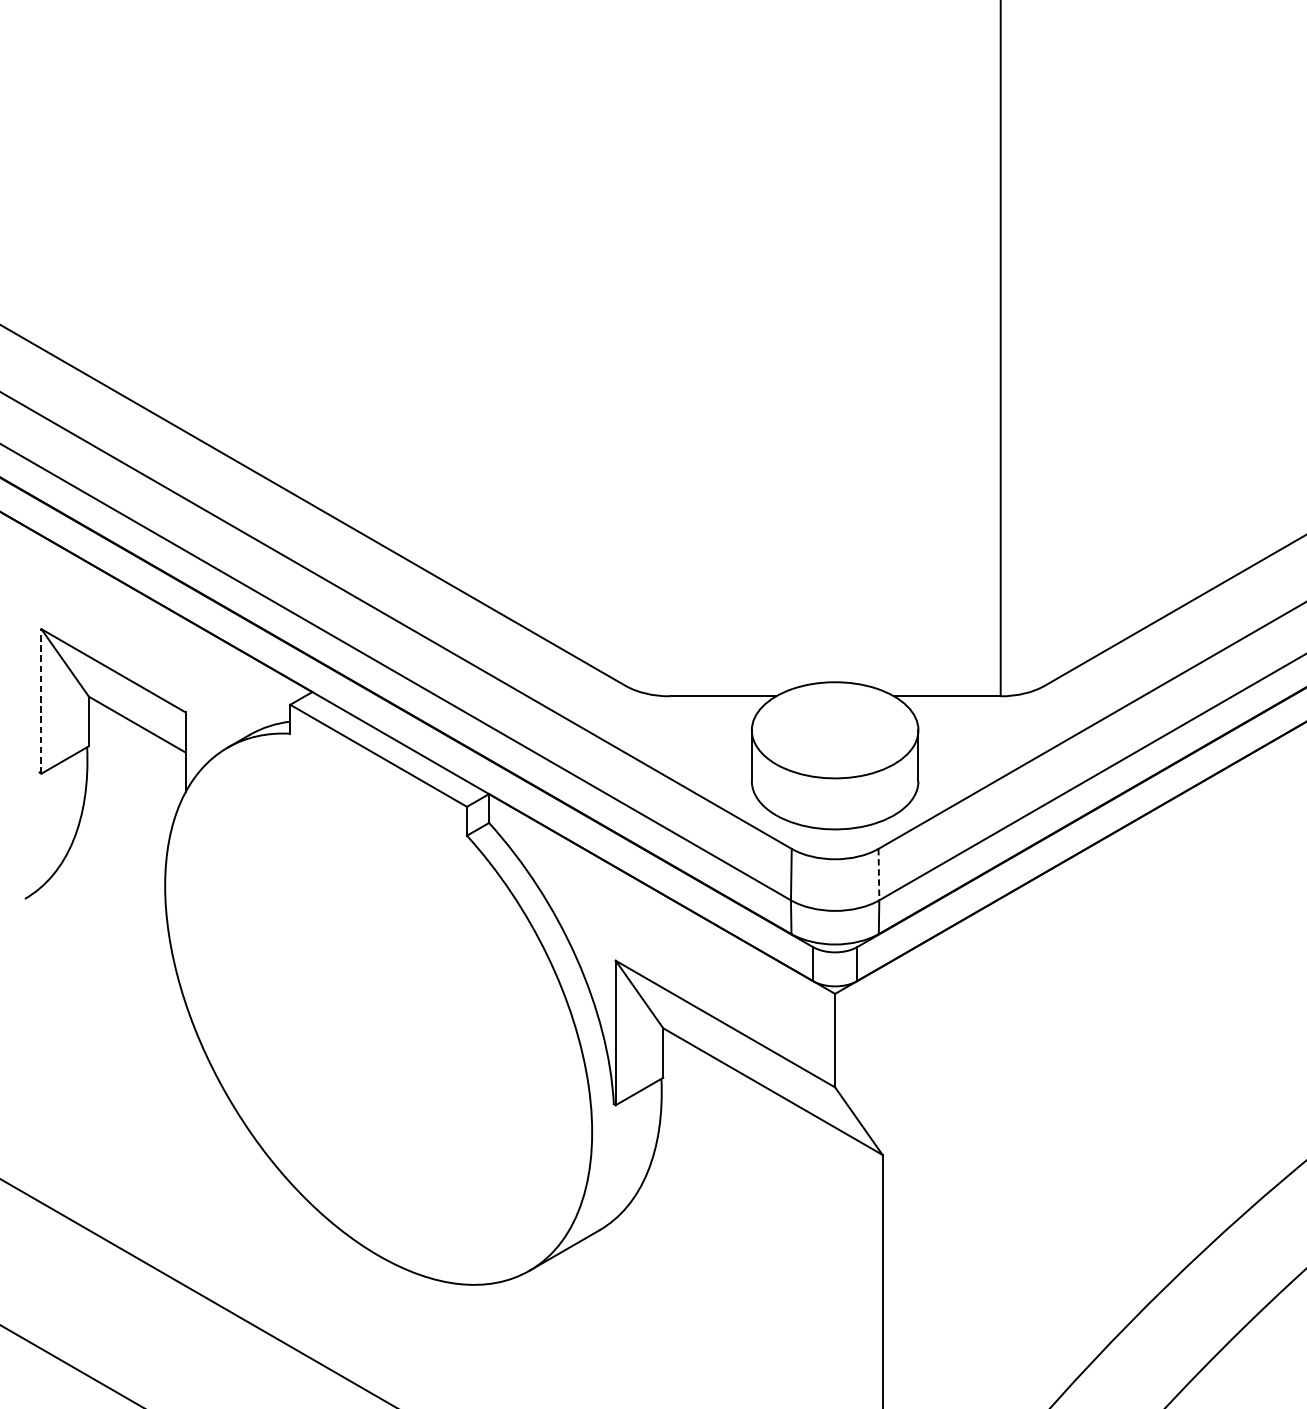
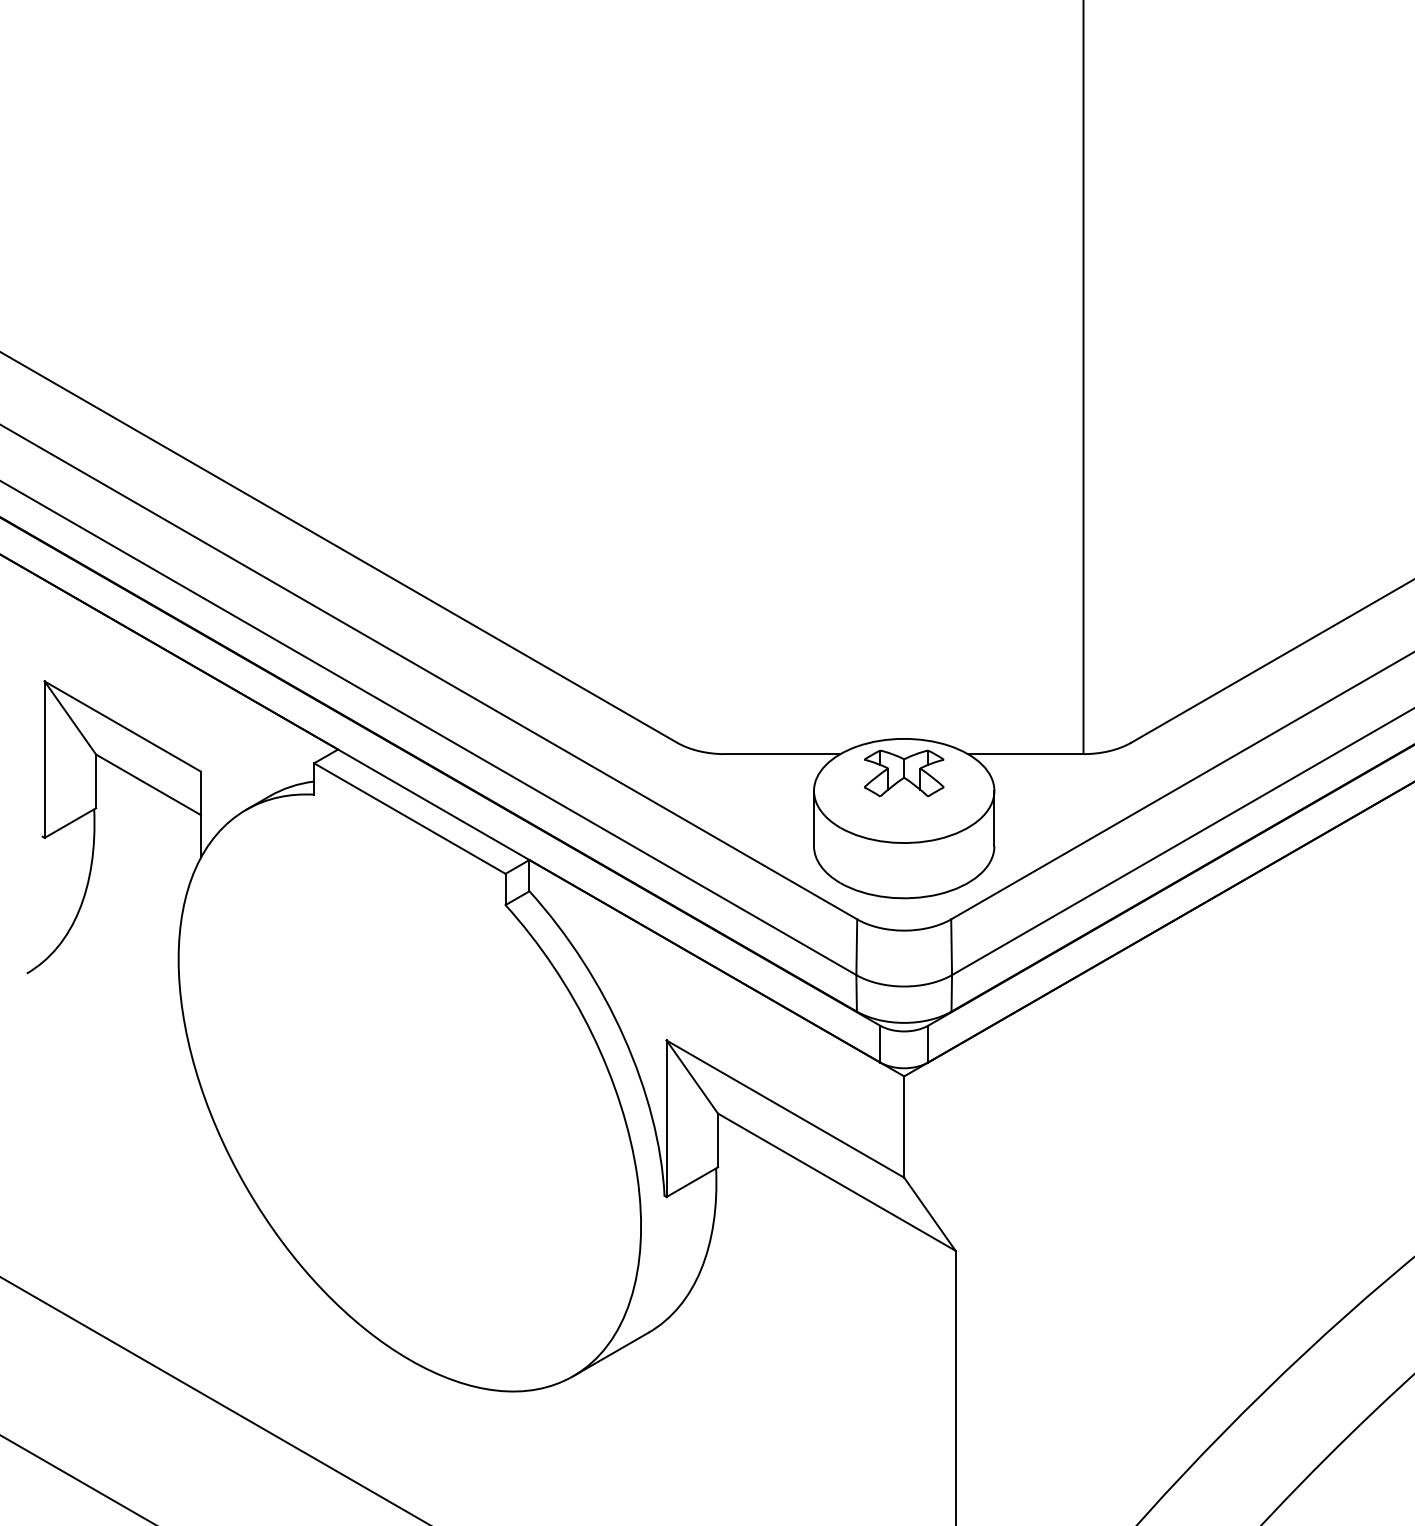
line: (41, 701) -> (44, 759), dashed -> solid
part: (835, 714) -> (904, 773), added
line: (878, 874) -> (951, 947), dashed -> solid

